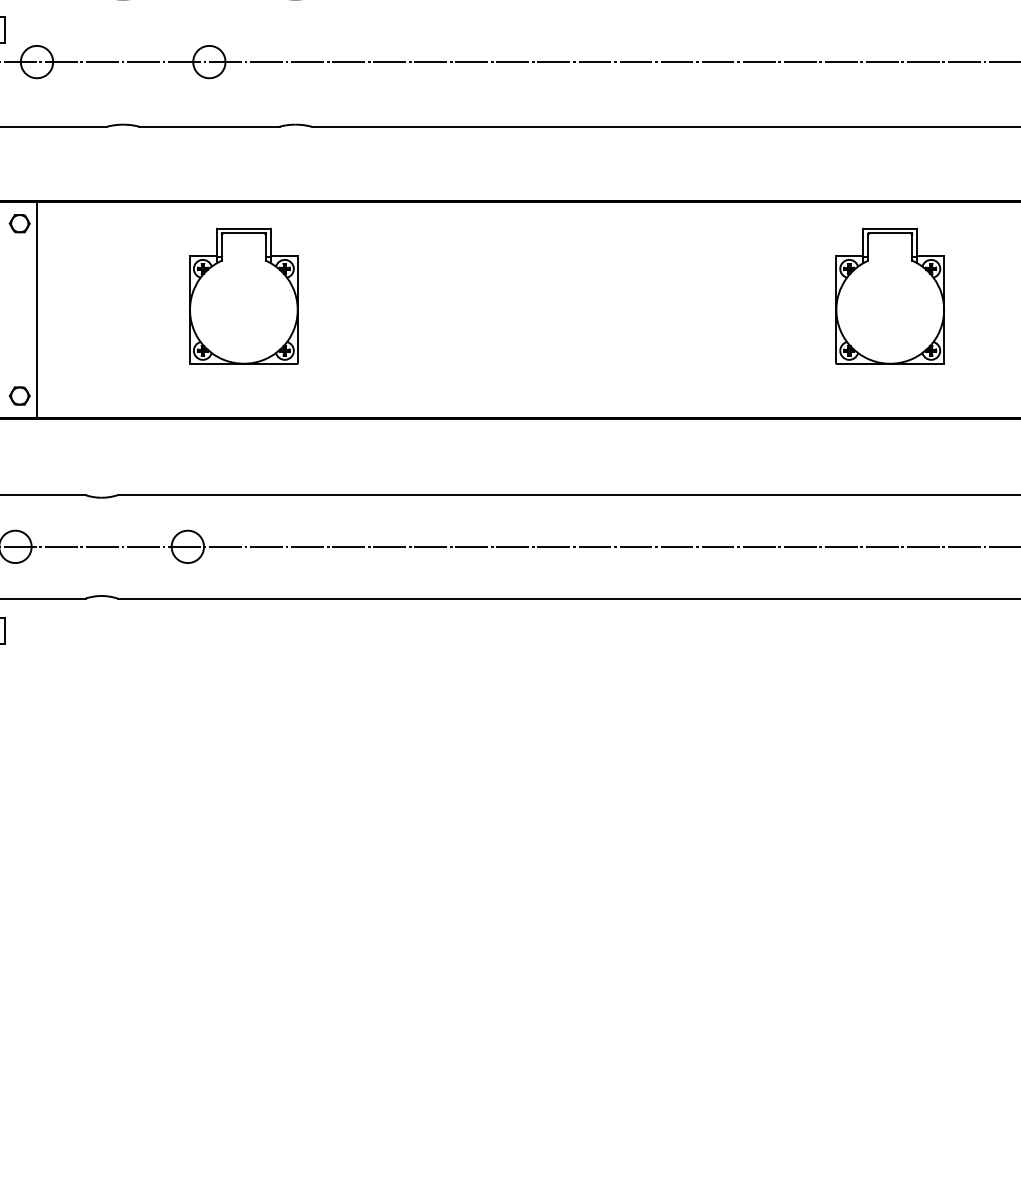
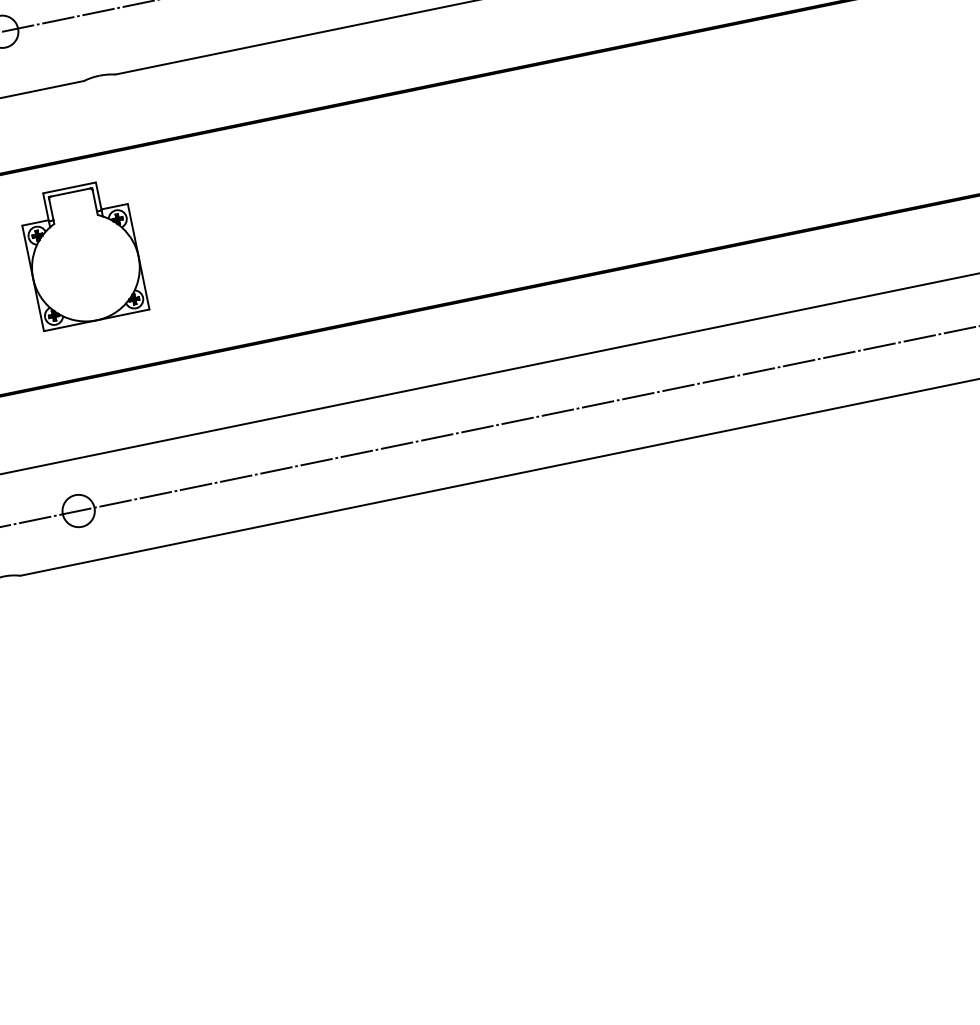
part: (889, 295) -> (715, 123), removed

